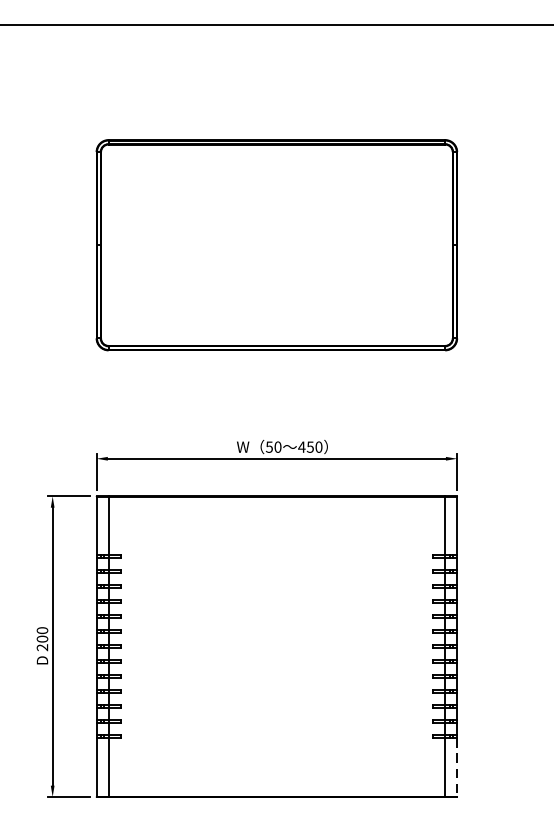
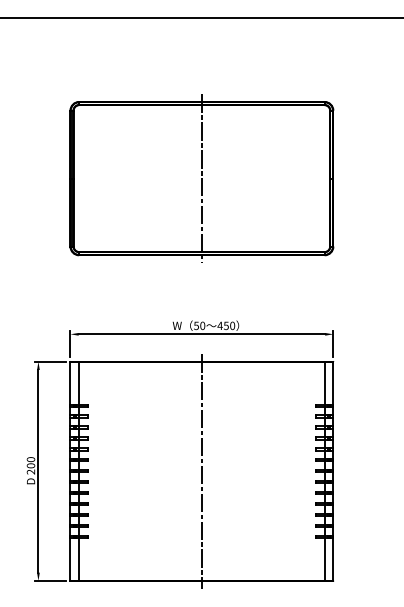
line: (276, 245) -> (201, 178), added
line: (276, 645) -> (201, 470), added
line: (457, 767) -> (333, 559), dashed -> solid

